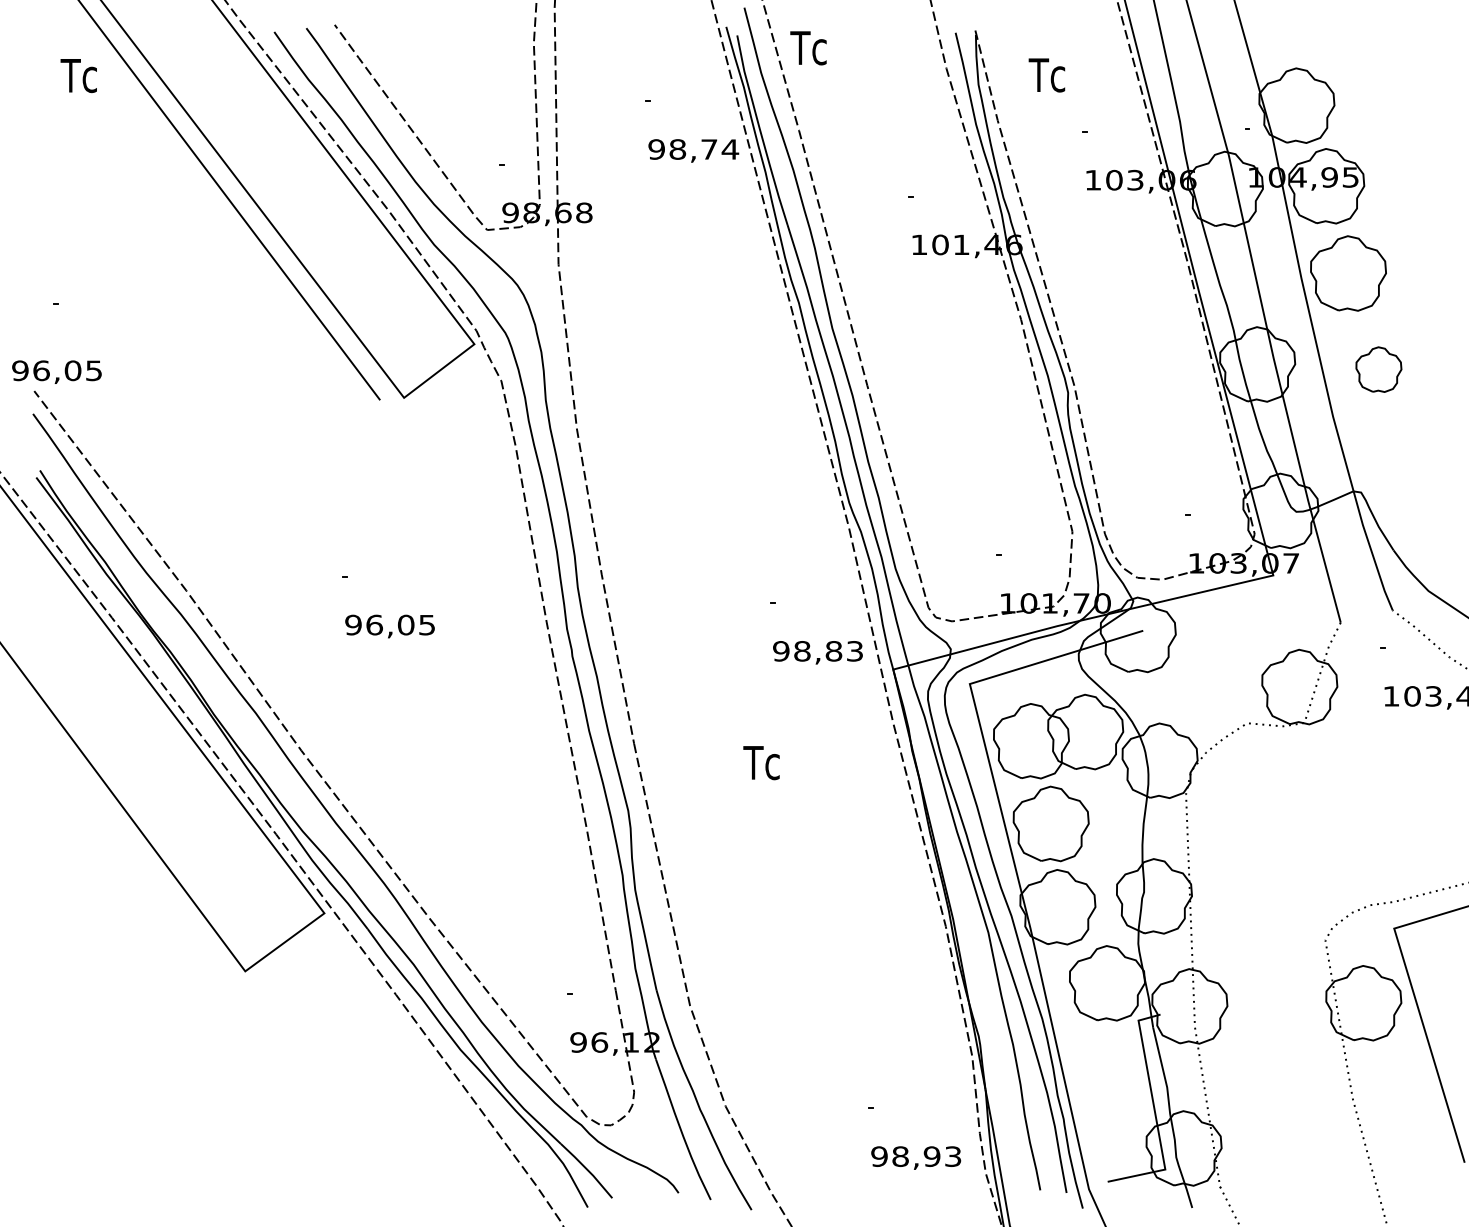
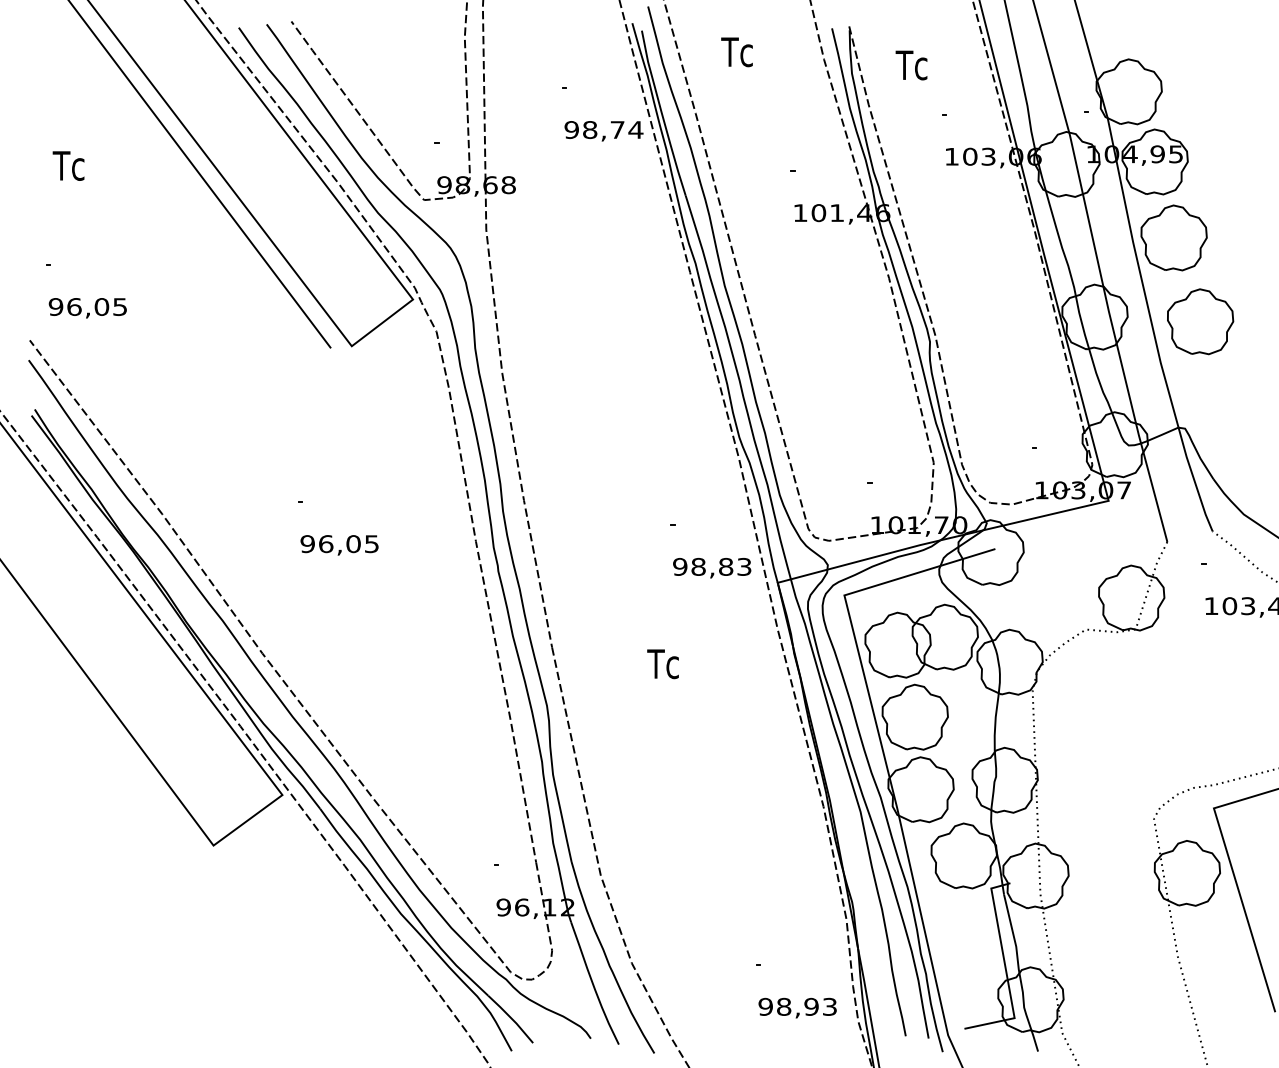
text: (808, 48) -> (737, 52), moved
text: (78, 76) -> (68, 166), moved
part: (1378, 369) -> (1200, 321), size x1.67
text: (56, 371) -> (87, 307), moved

